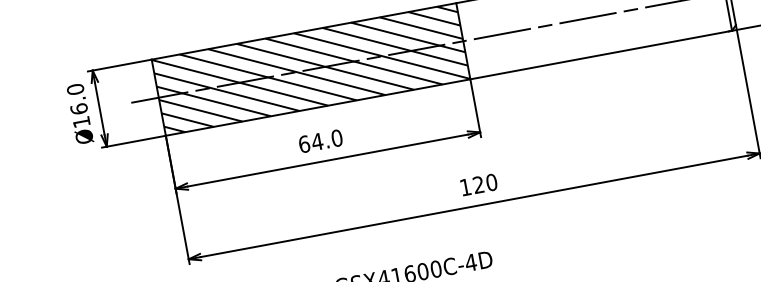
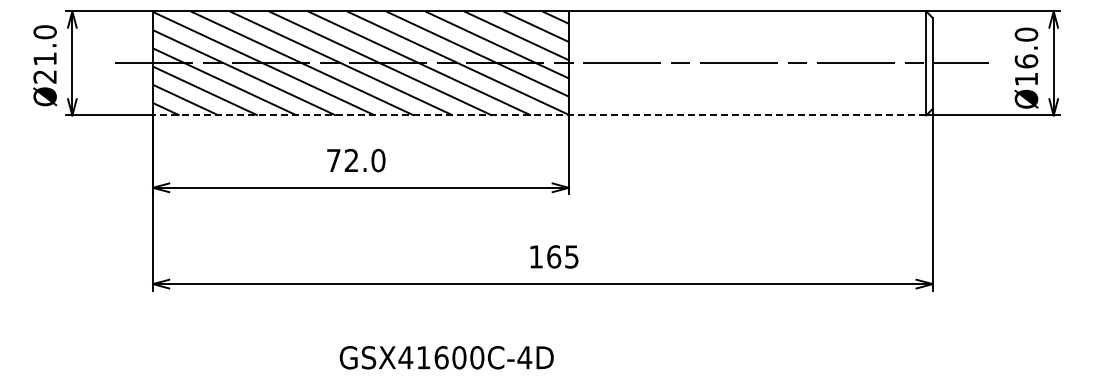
line: (448, 83) -> (539, 115), solid -> dashed
text: (79, 115) -> (44, 67), Ø16.0 -> Ø21.0
text: (311, 142) -> (343, 160), 64.0 -> 72.0
text: (484, 183) -> (562, 256), 120 -> 165

